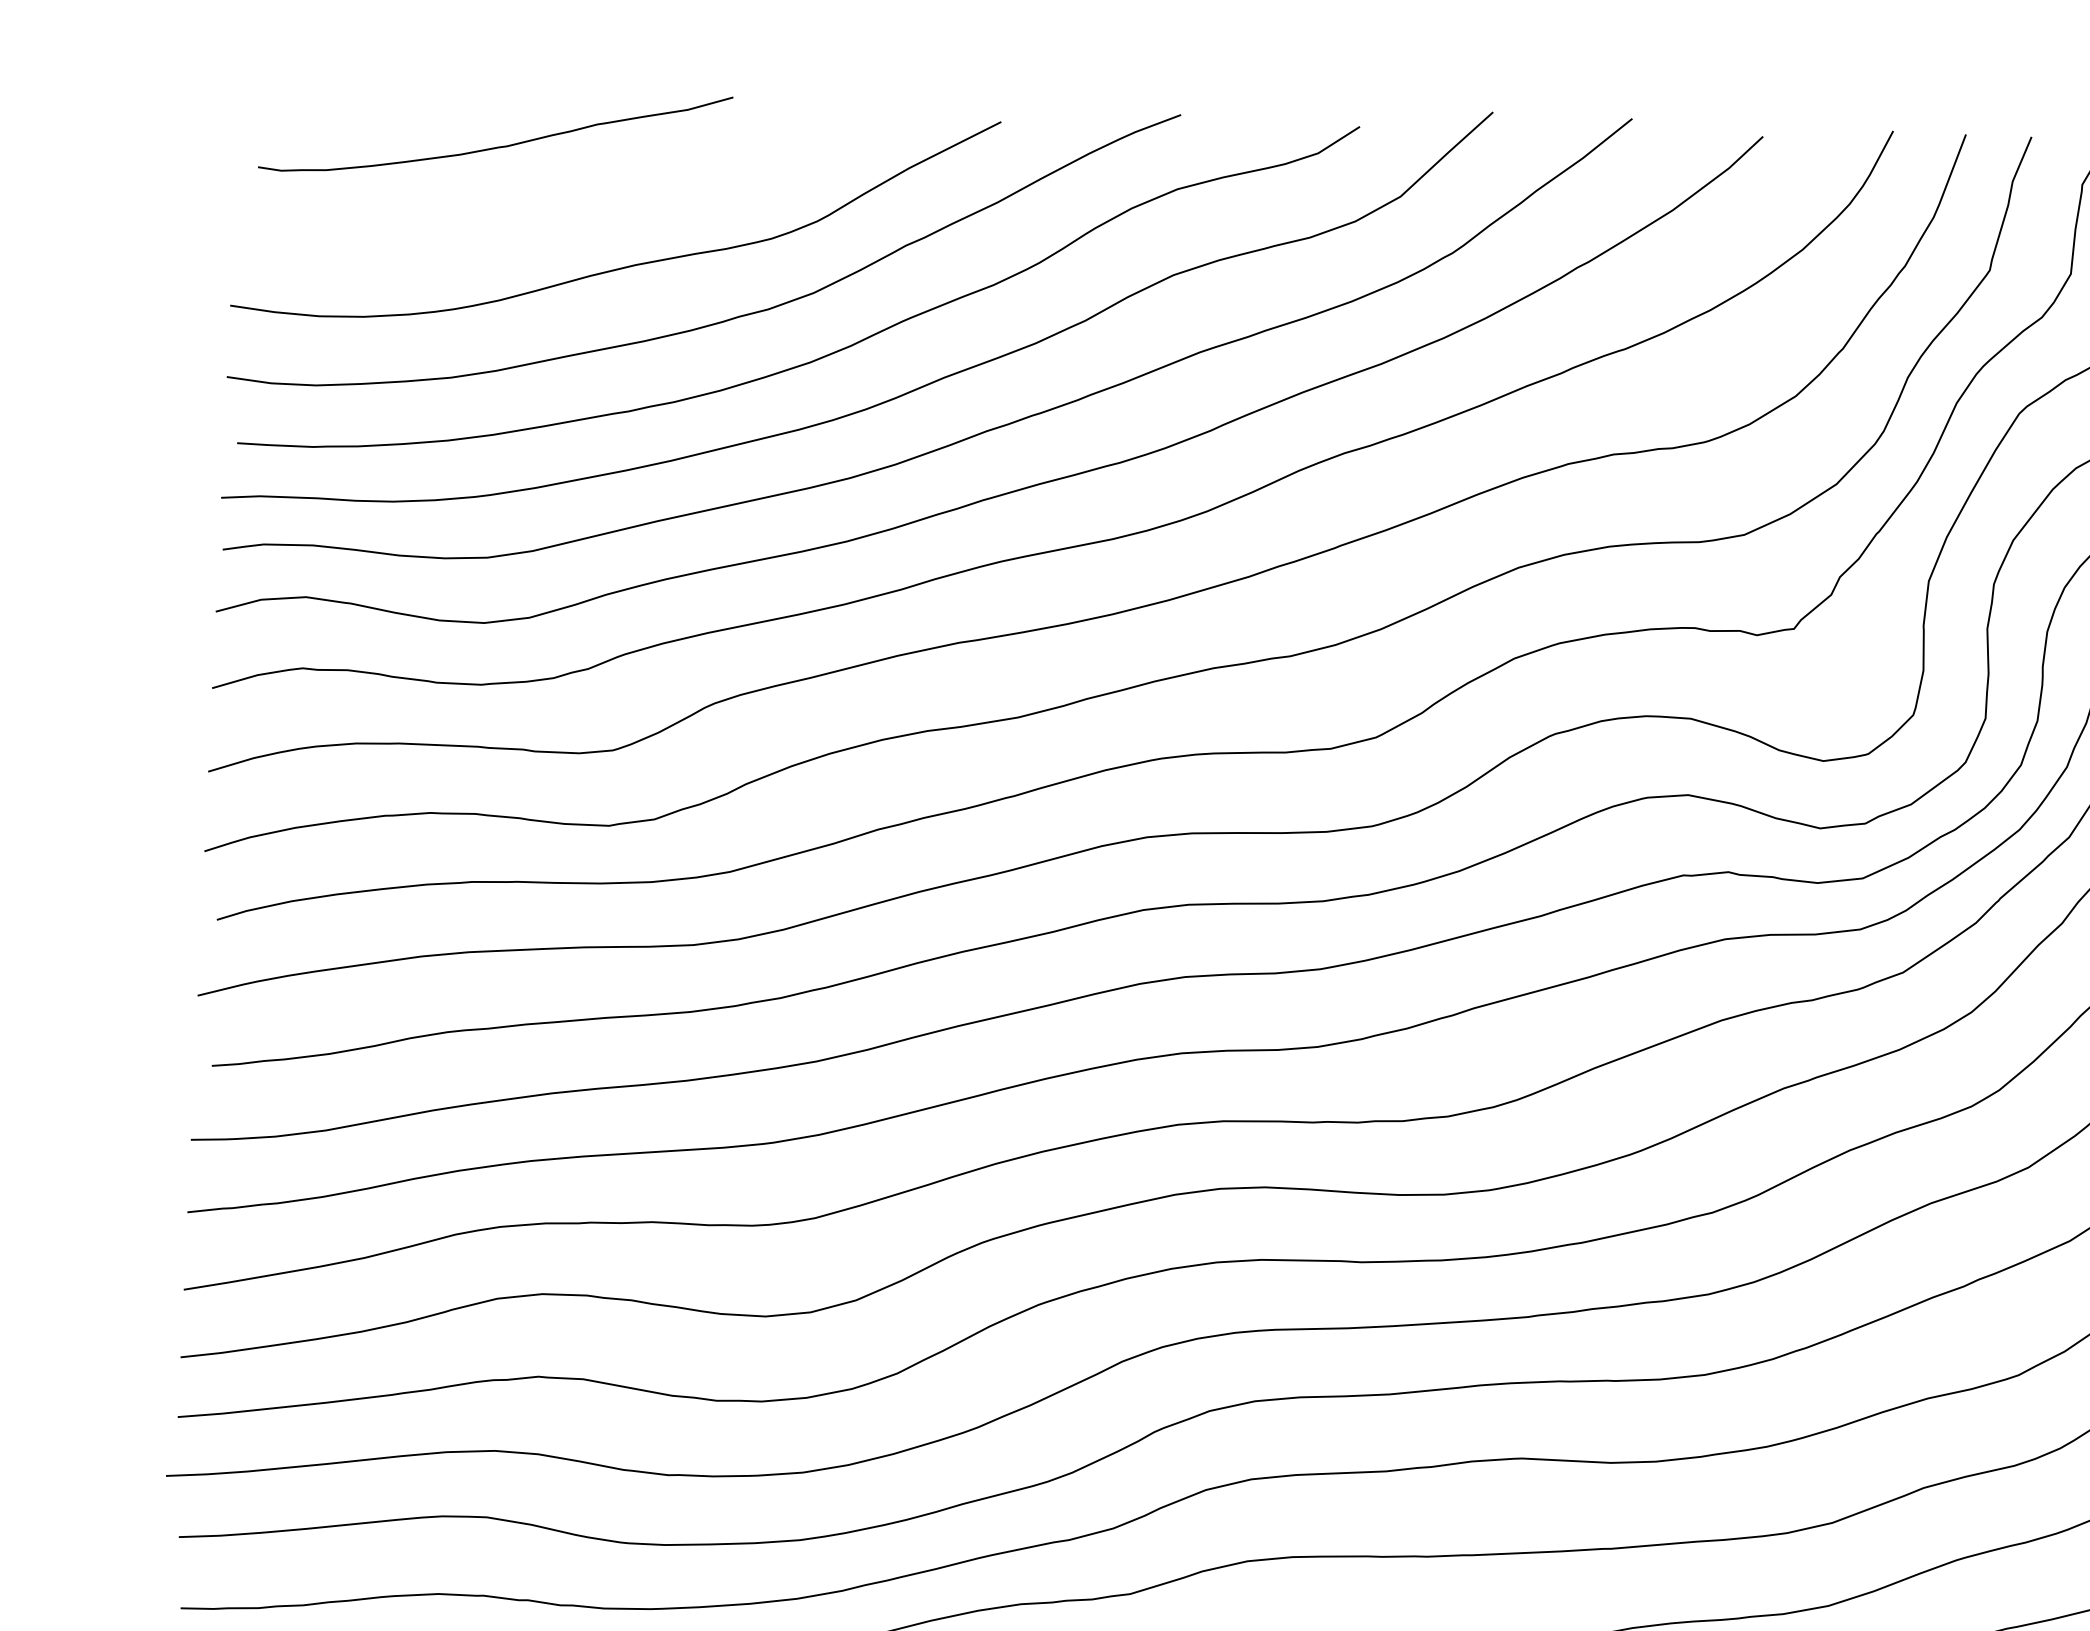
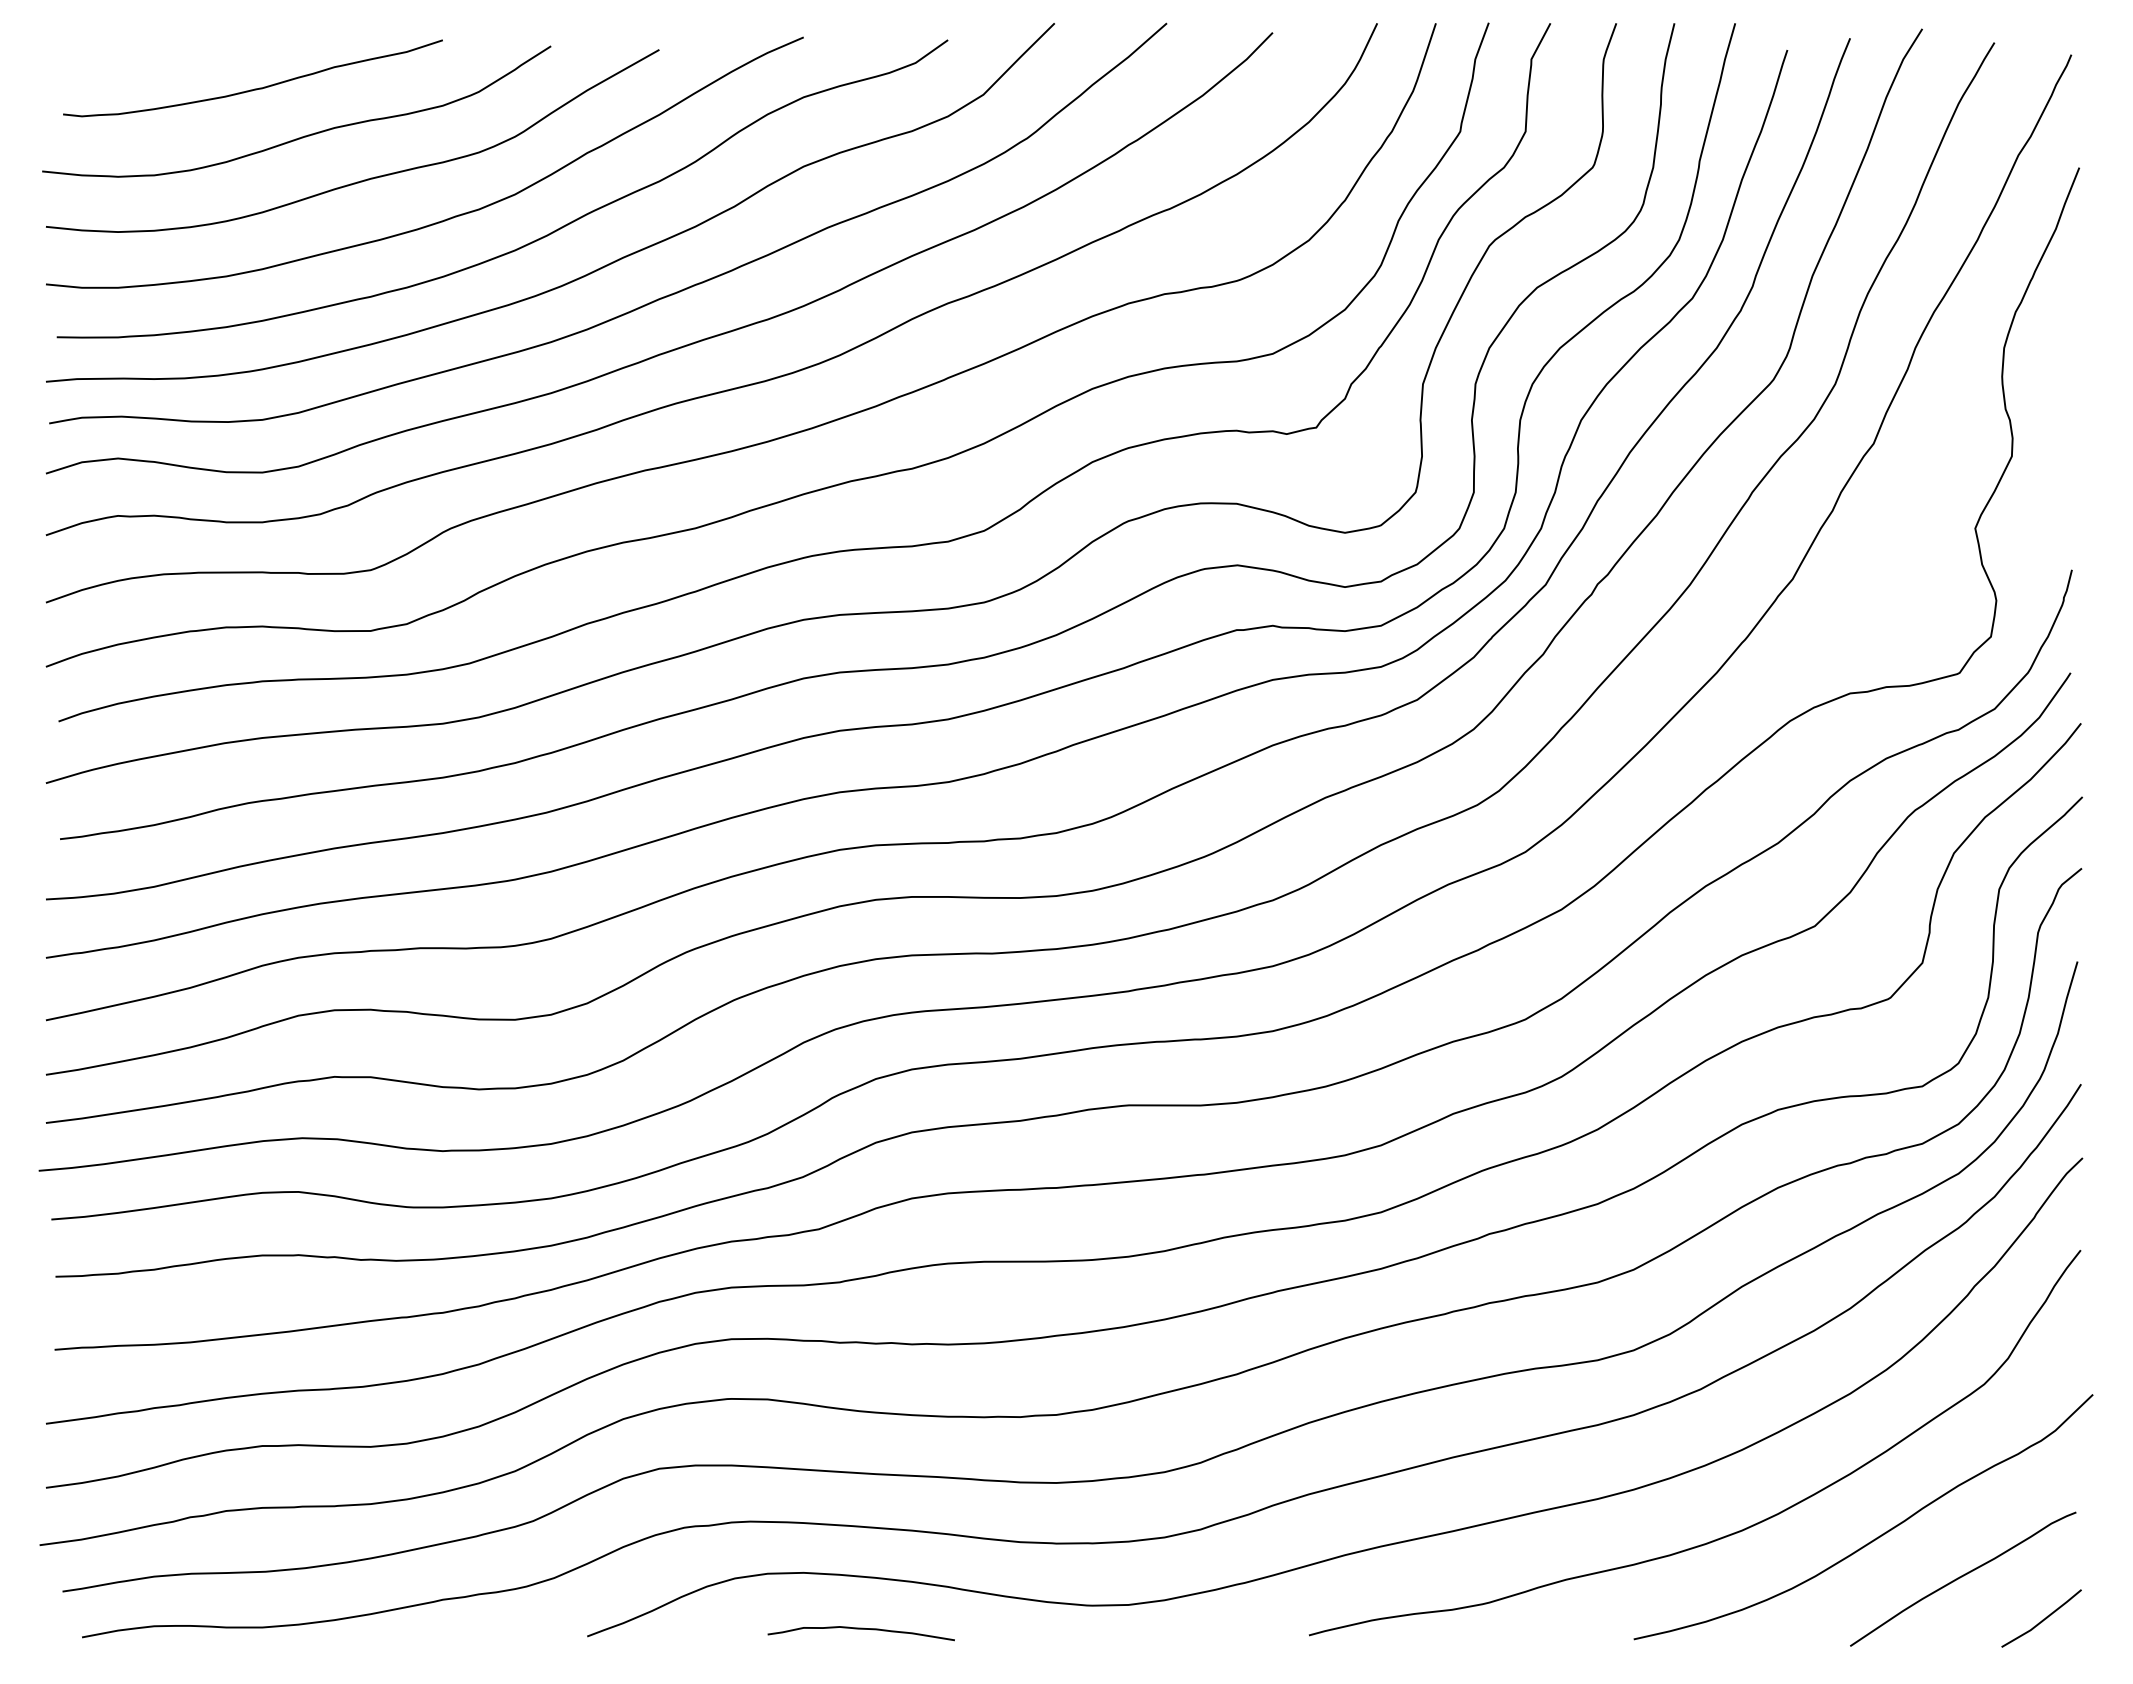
curve: (556, 207) -> (304, 135), added

